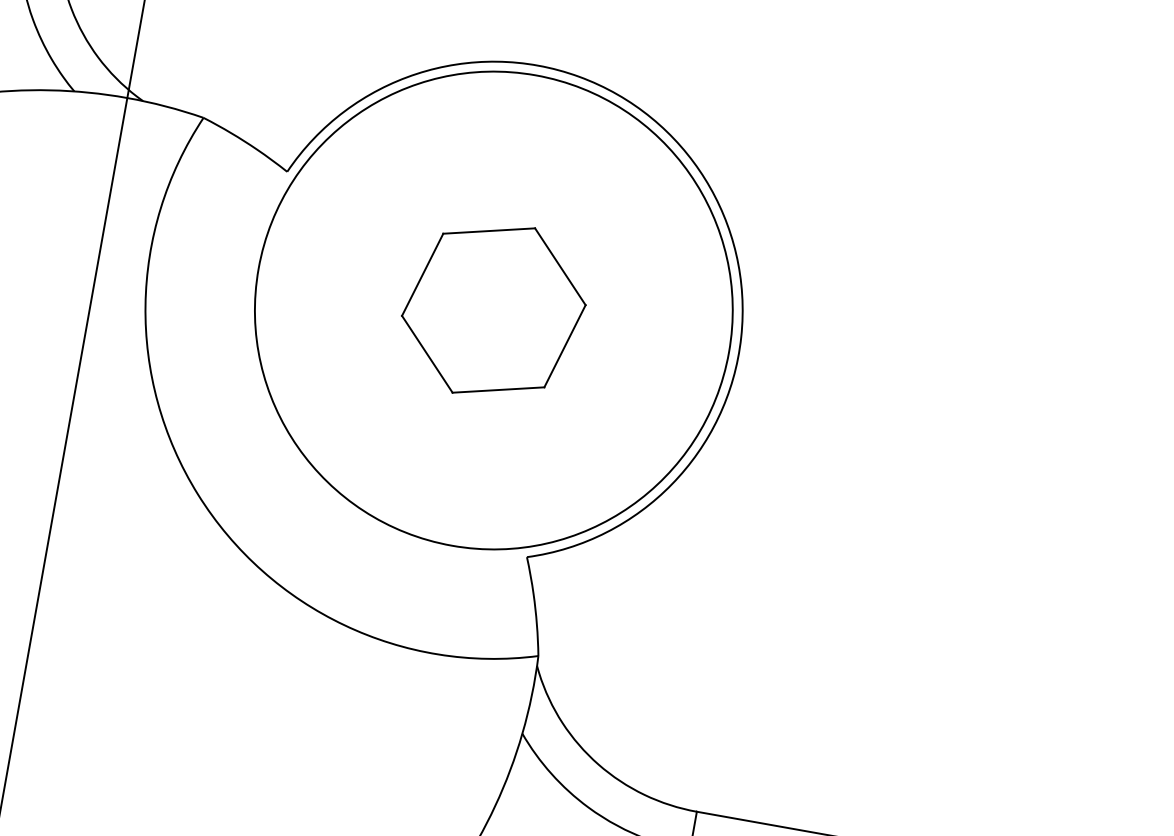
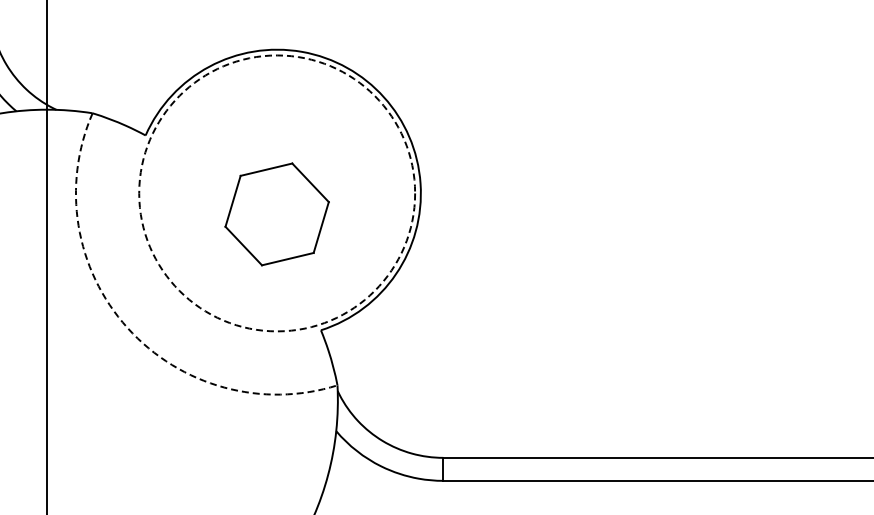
part: (492, 310) -> (276, 214), moved
circle: (494, 310) -> (277, 193), solid -> dashed
arc: (197, 495) -> (127, 328), solid -> dashed

